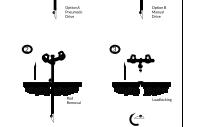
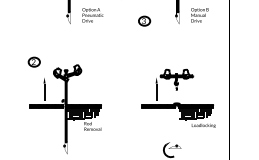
part: (114, 48) -> (144, 20), moved
hatch: (37, 90) -> (47, 113), removed
hatch: (126, 90) -> (159, 113), removed

